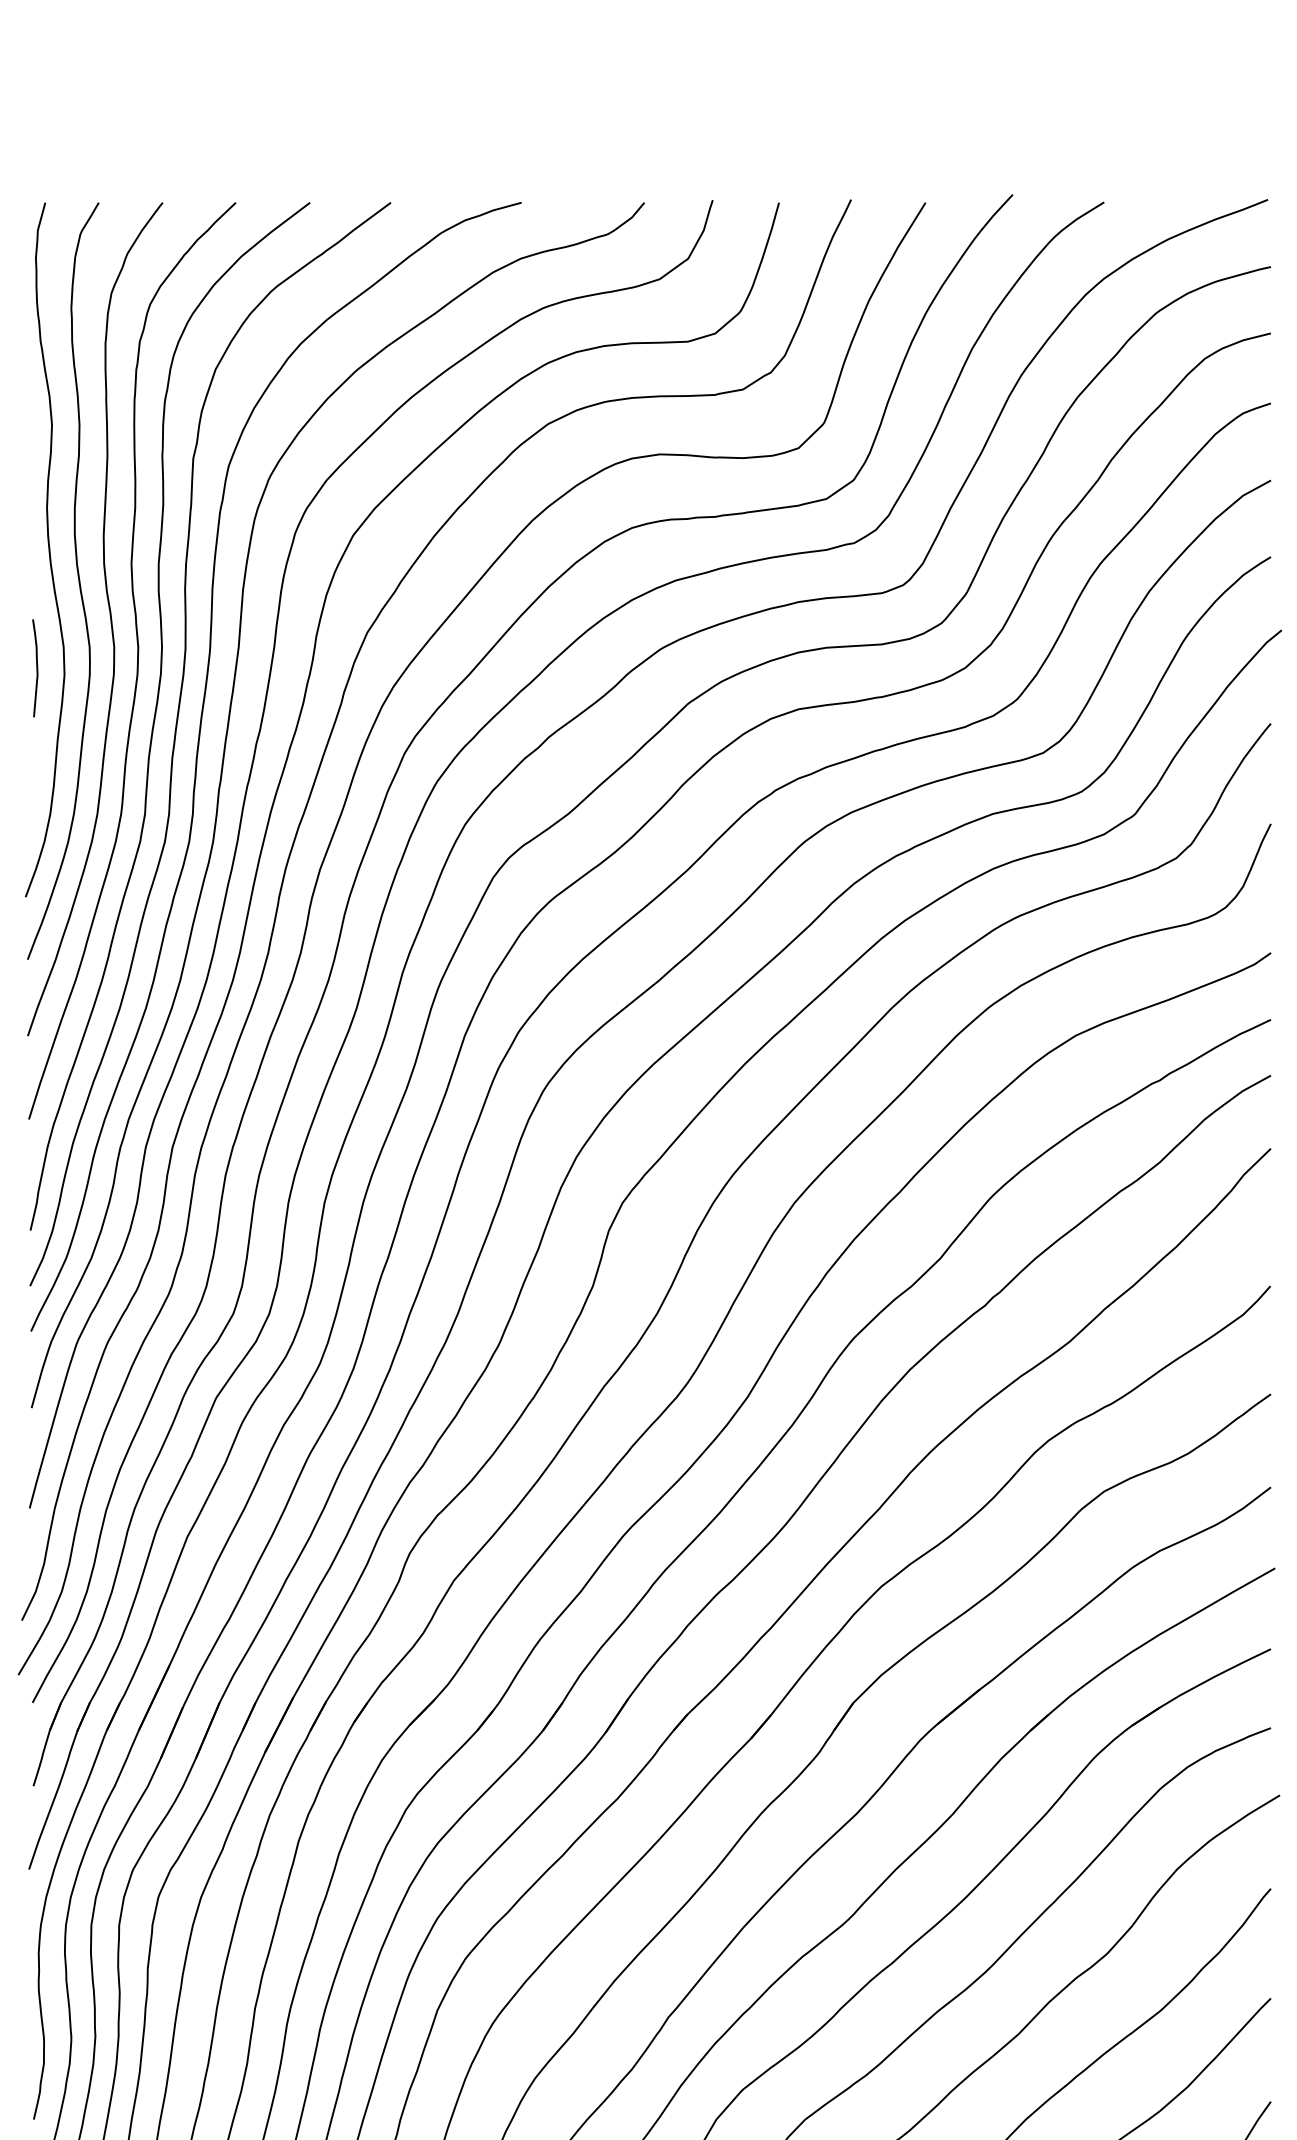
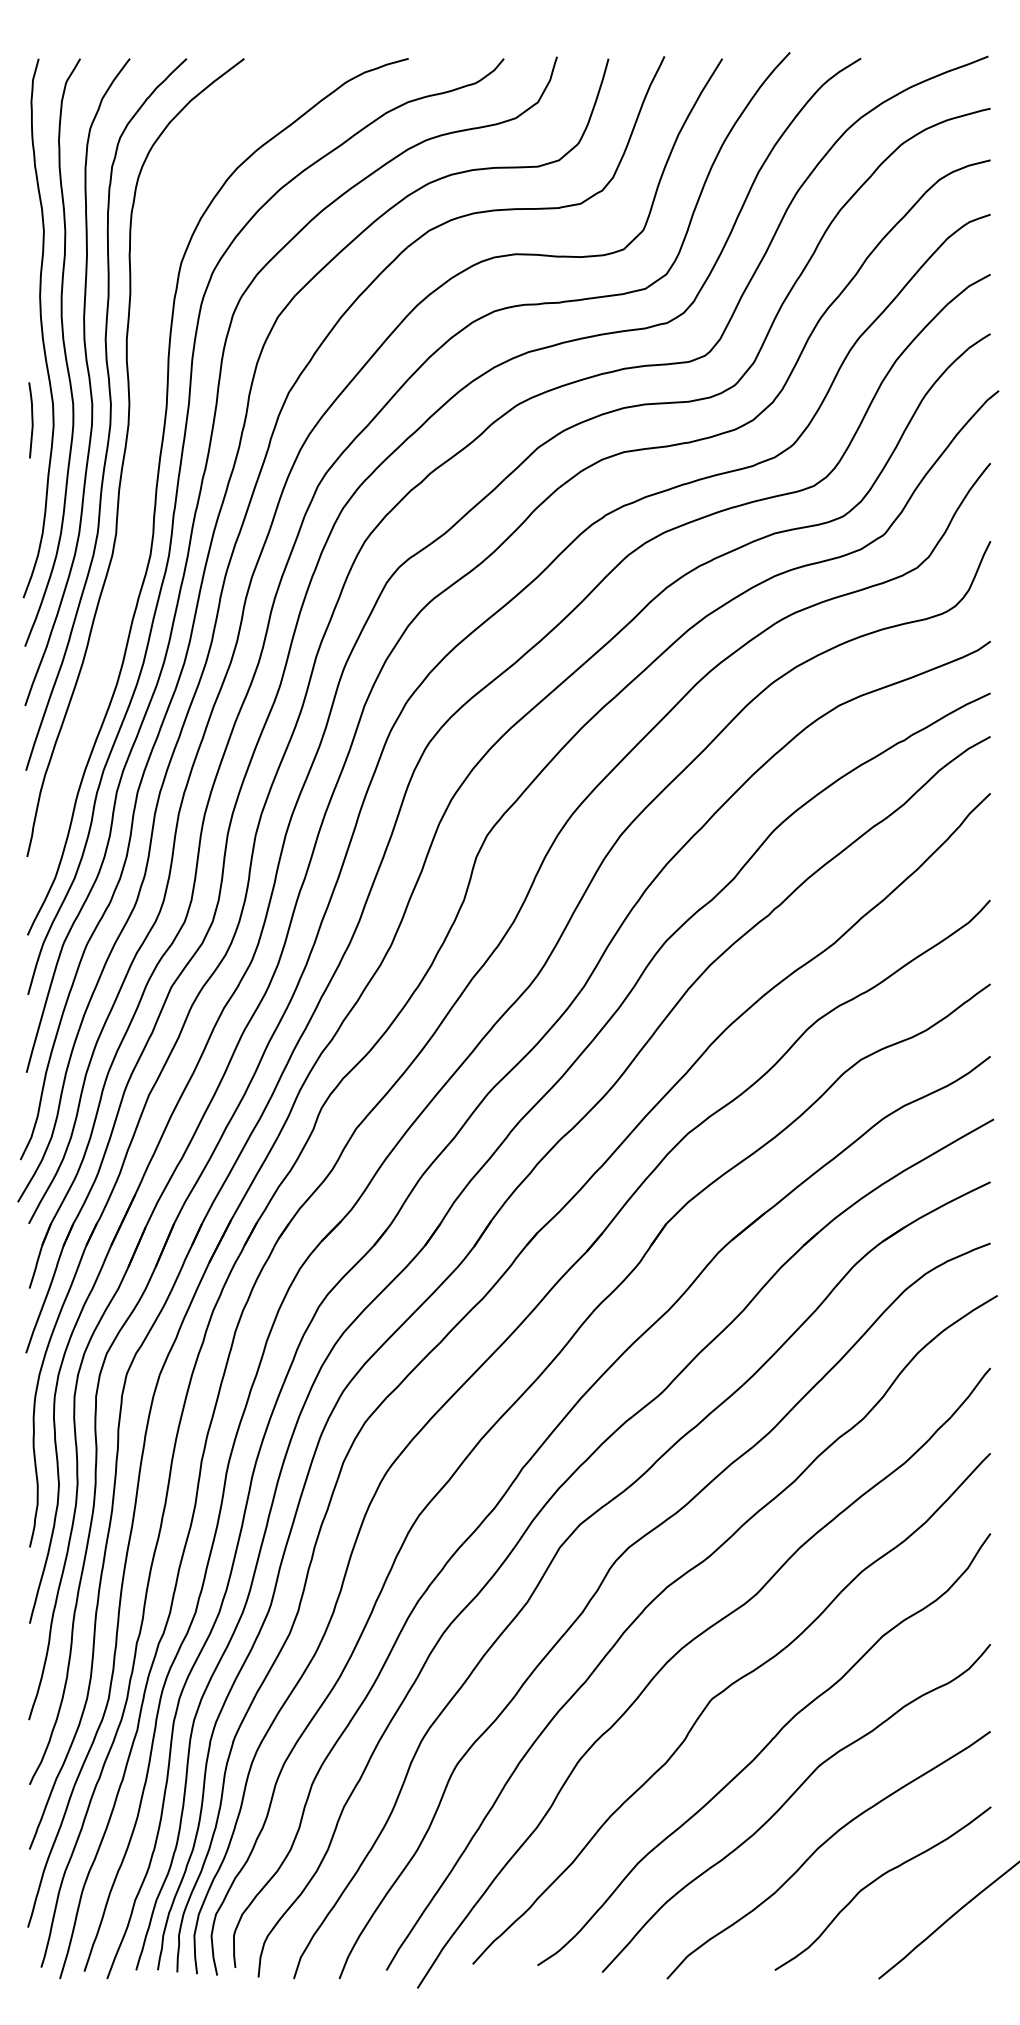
curve: (176, 740) -> (140, 476), removed

